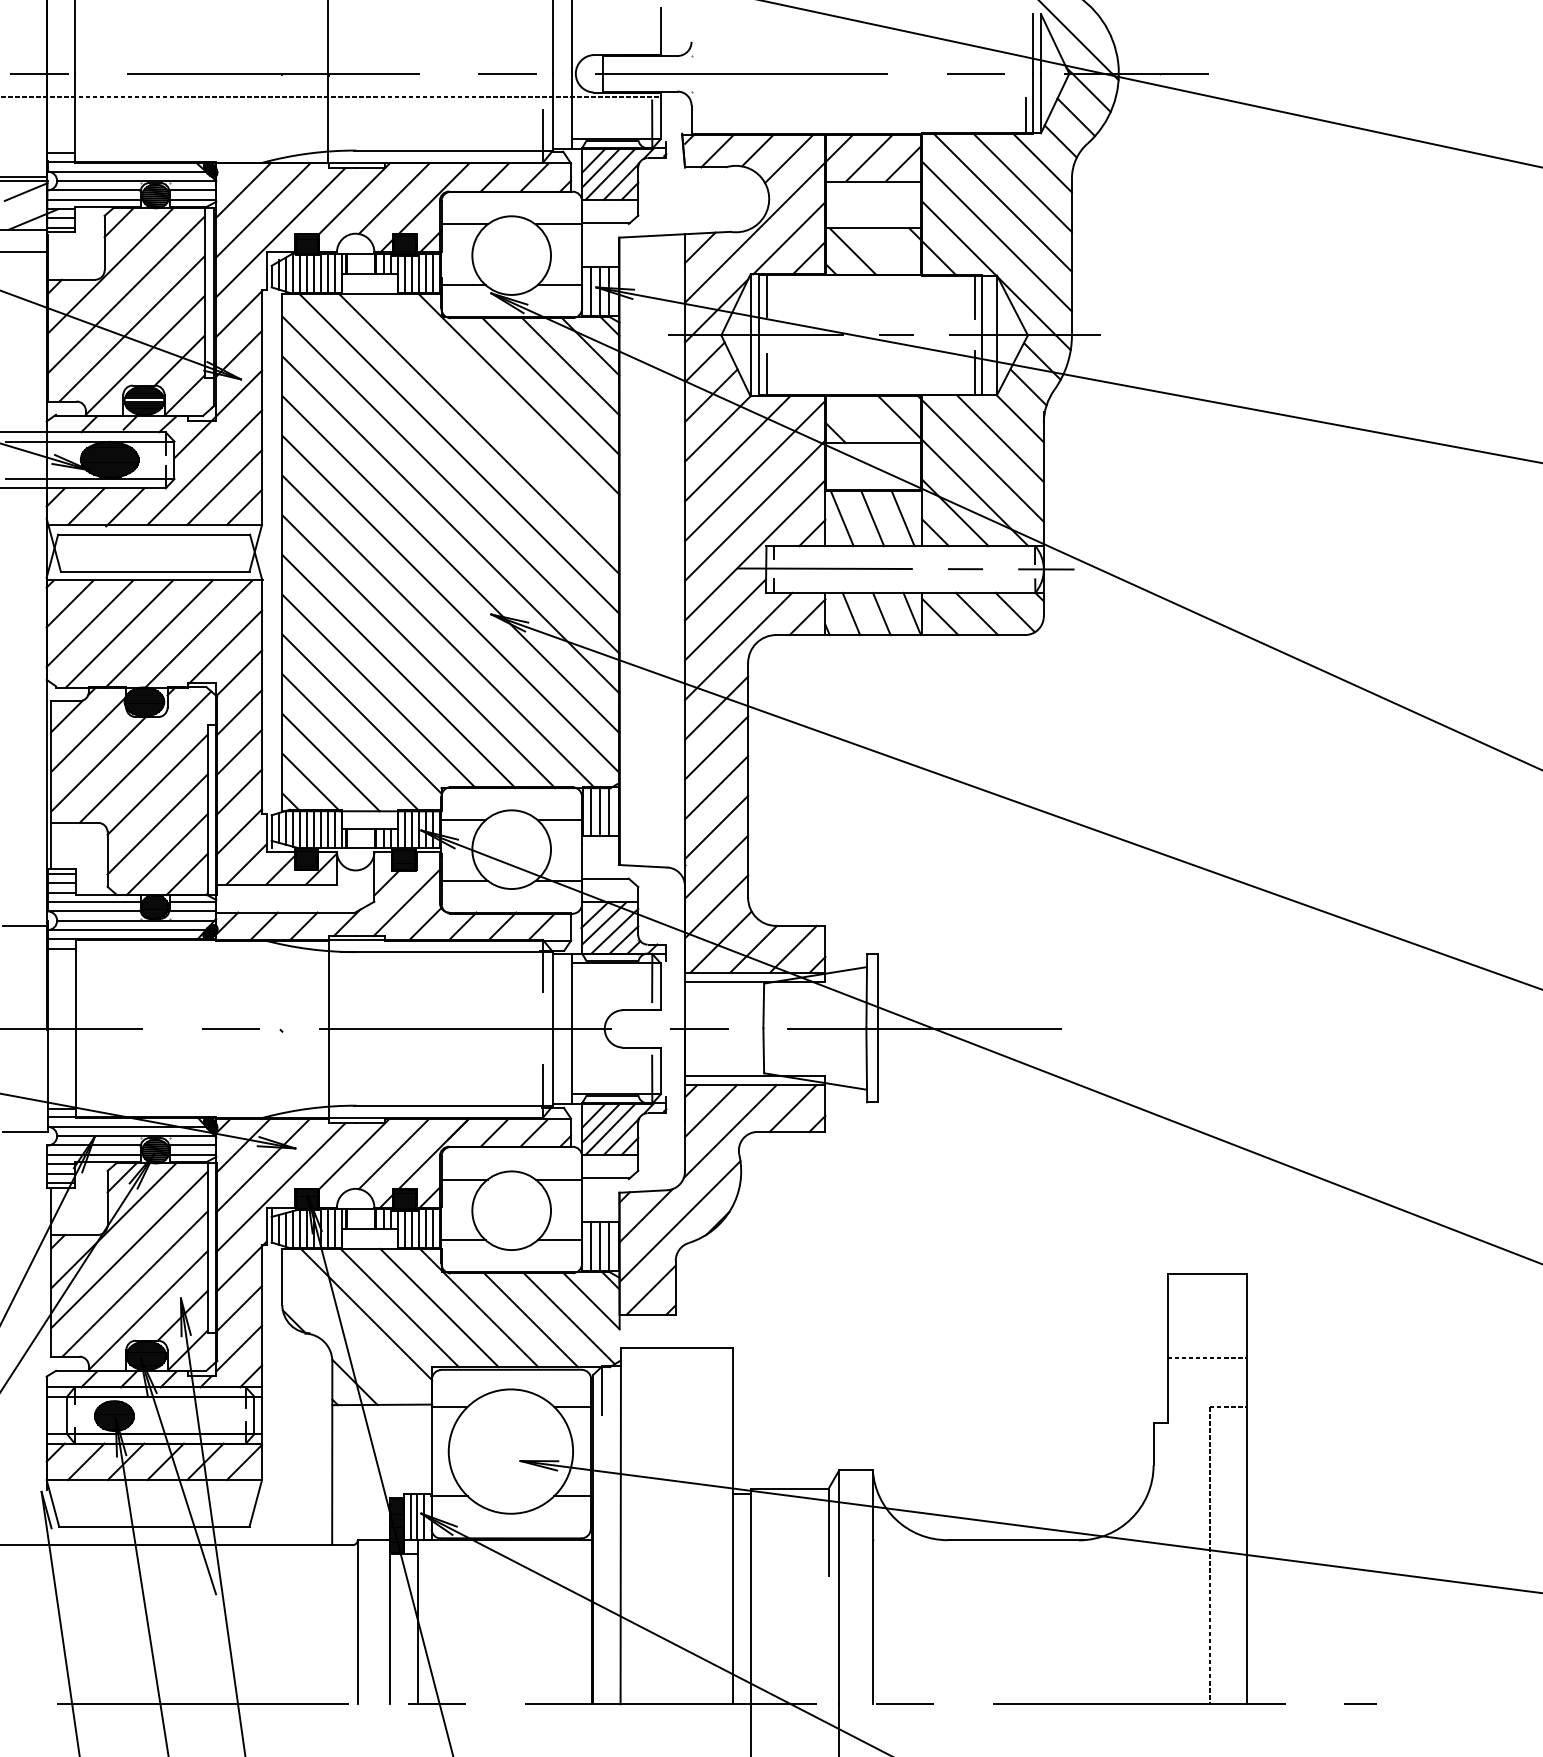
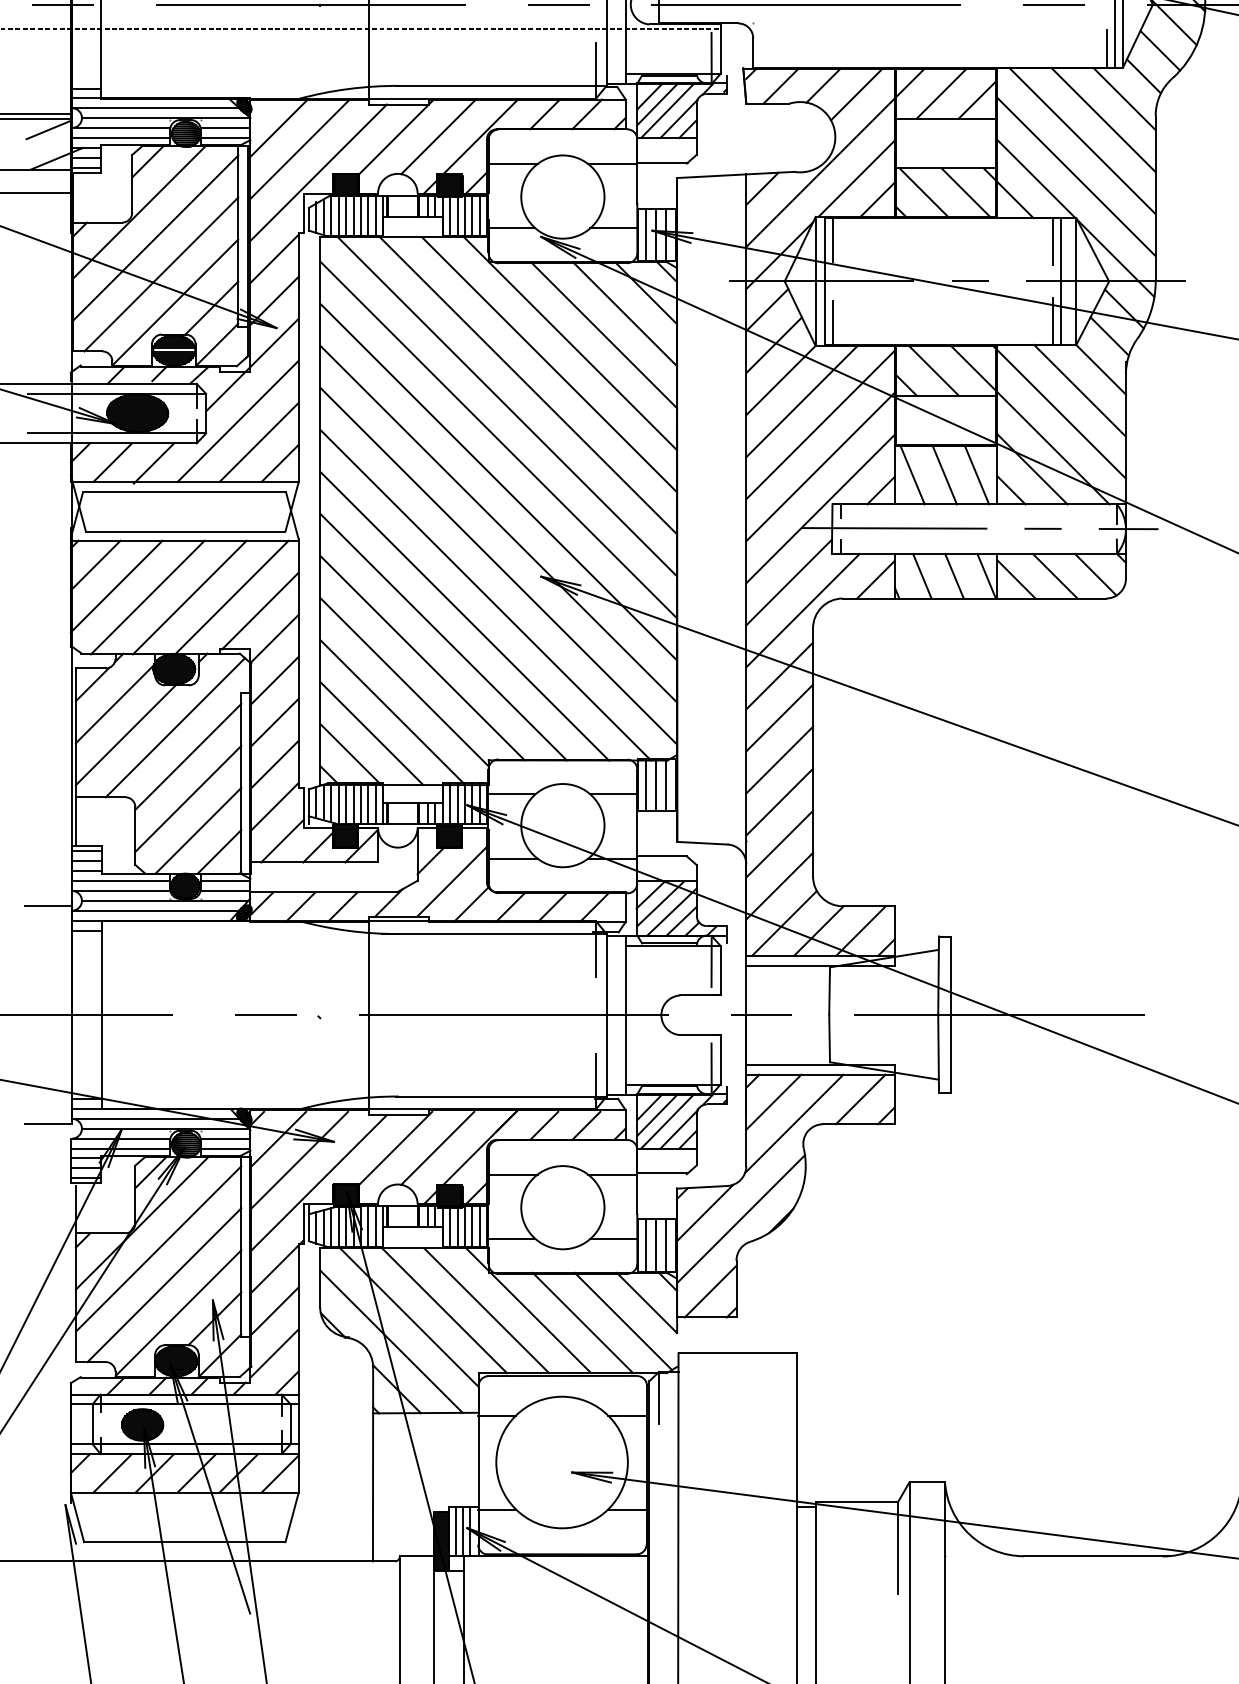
line: (892, 251) -> (965, 192), added
line: (498, 413) -> (548, 364), added
line: (861, 419) -> (933, 370), added
line: (349, 1337) -> (391, 1341), added

